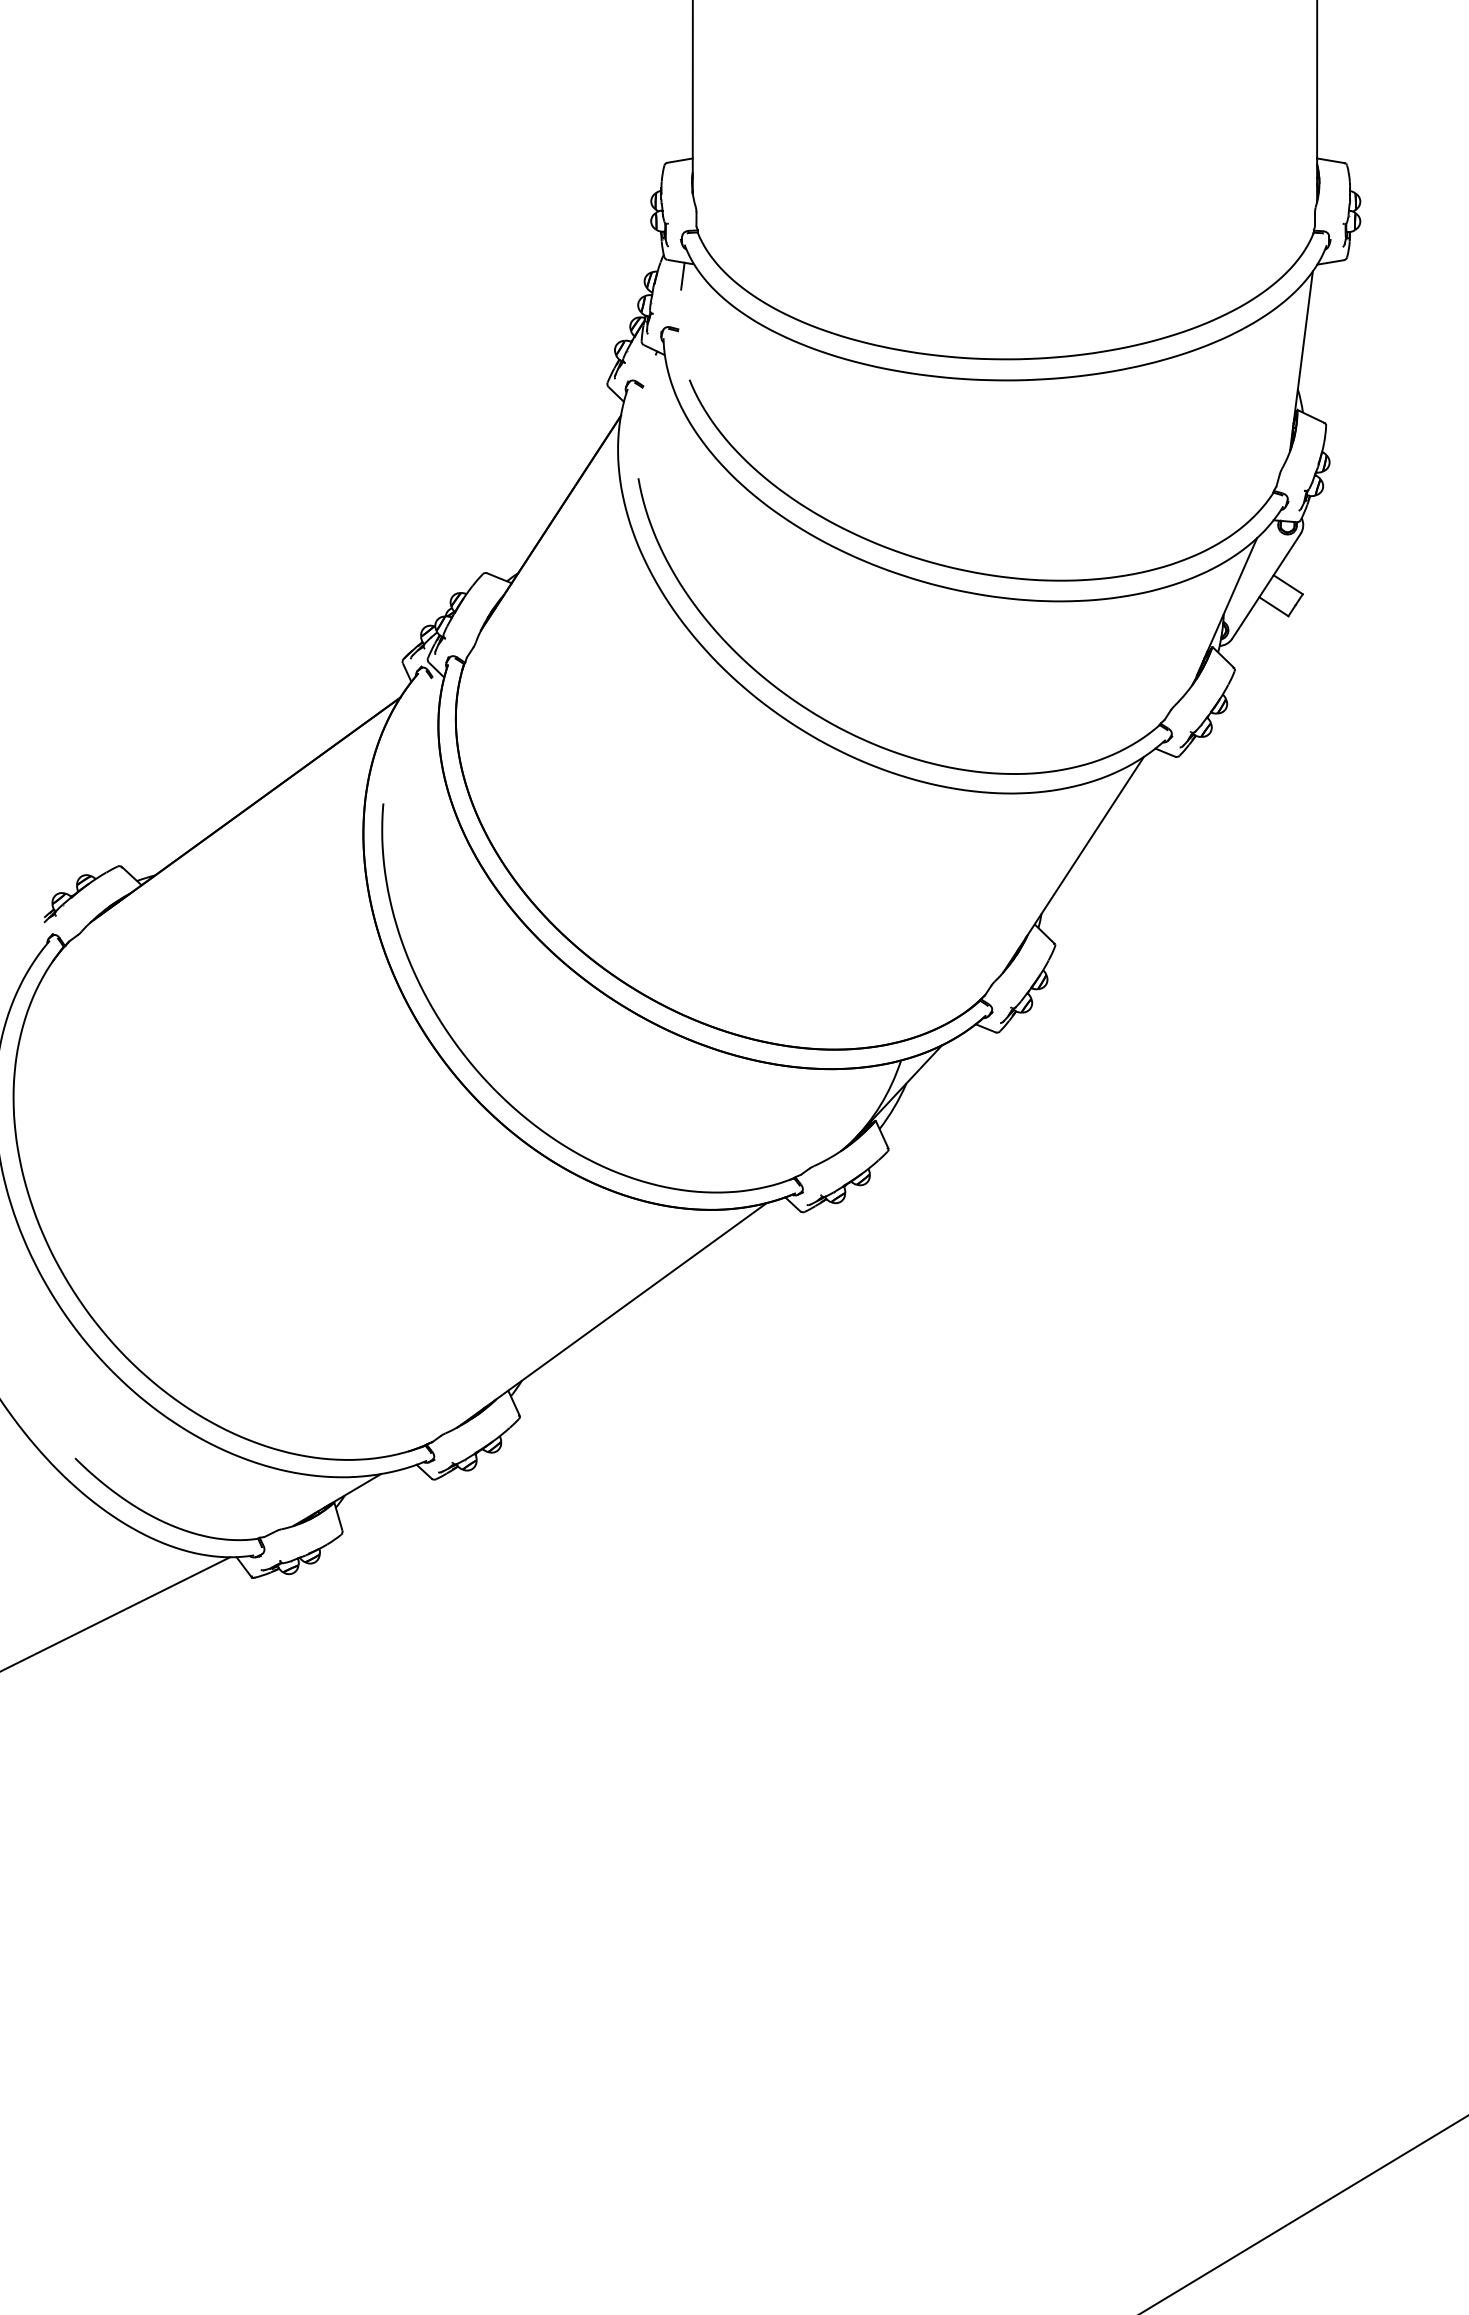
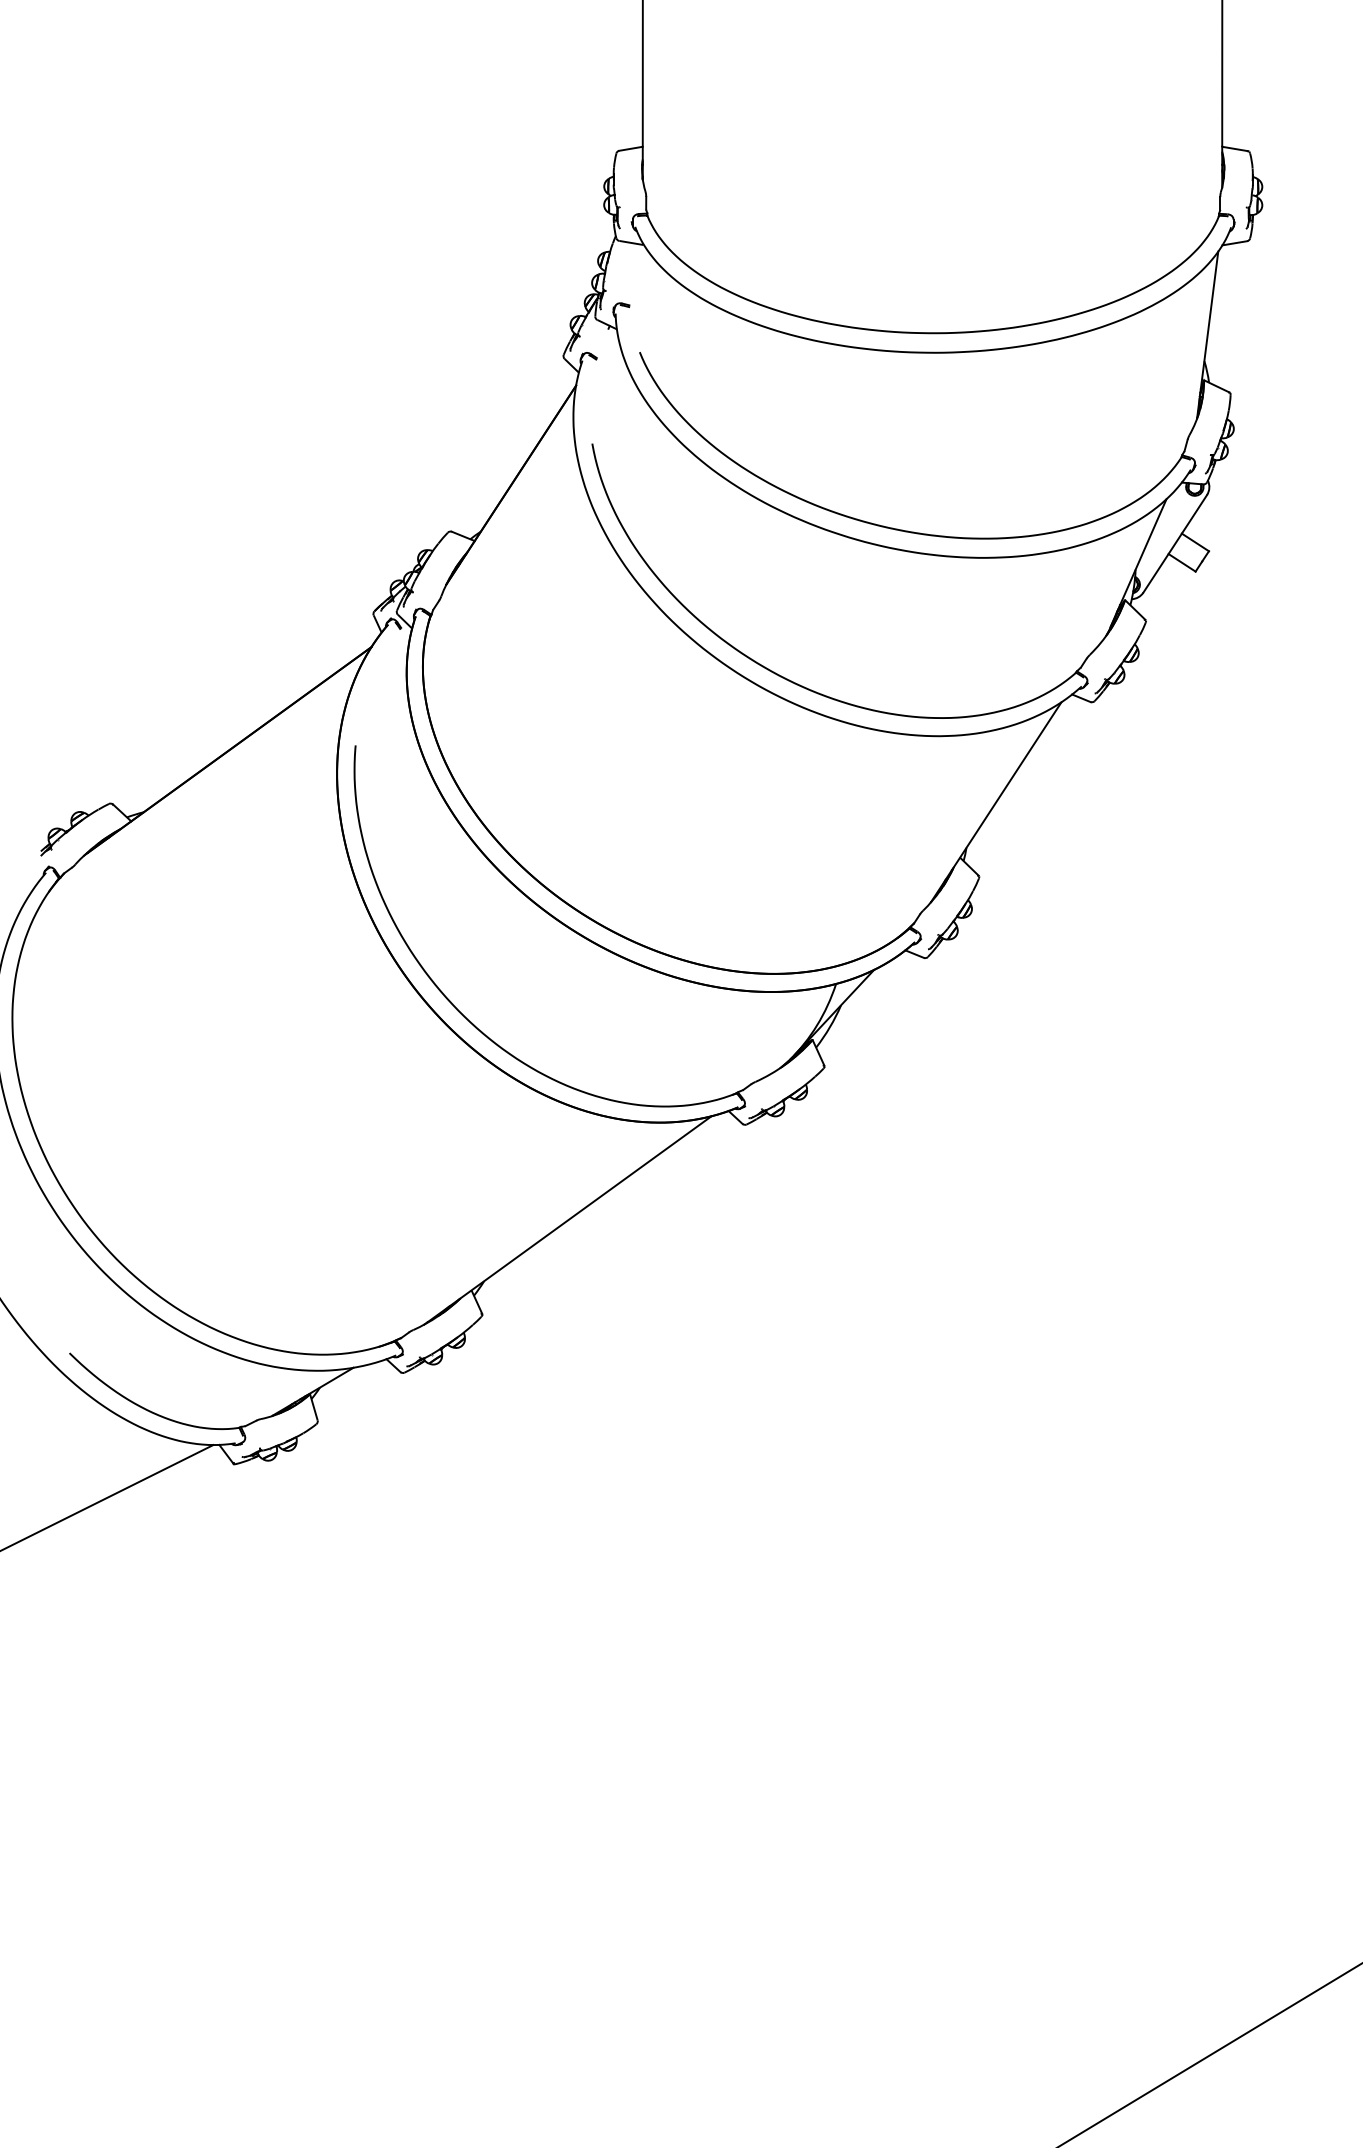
line: (682, 275) -> (633, 255), removed

